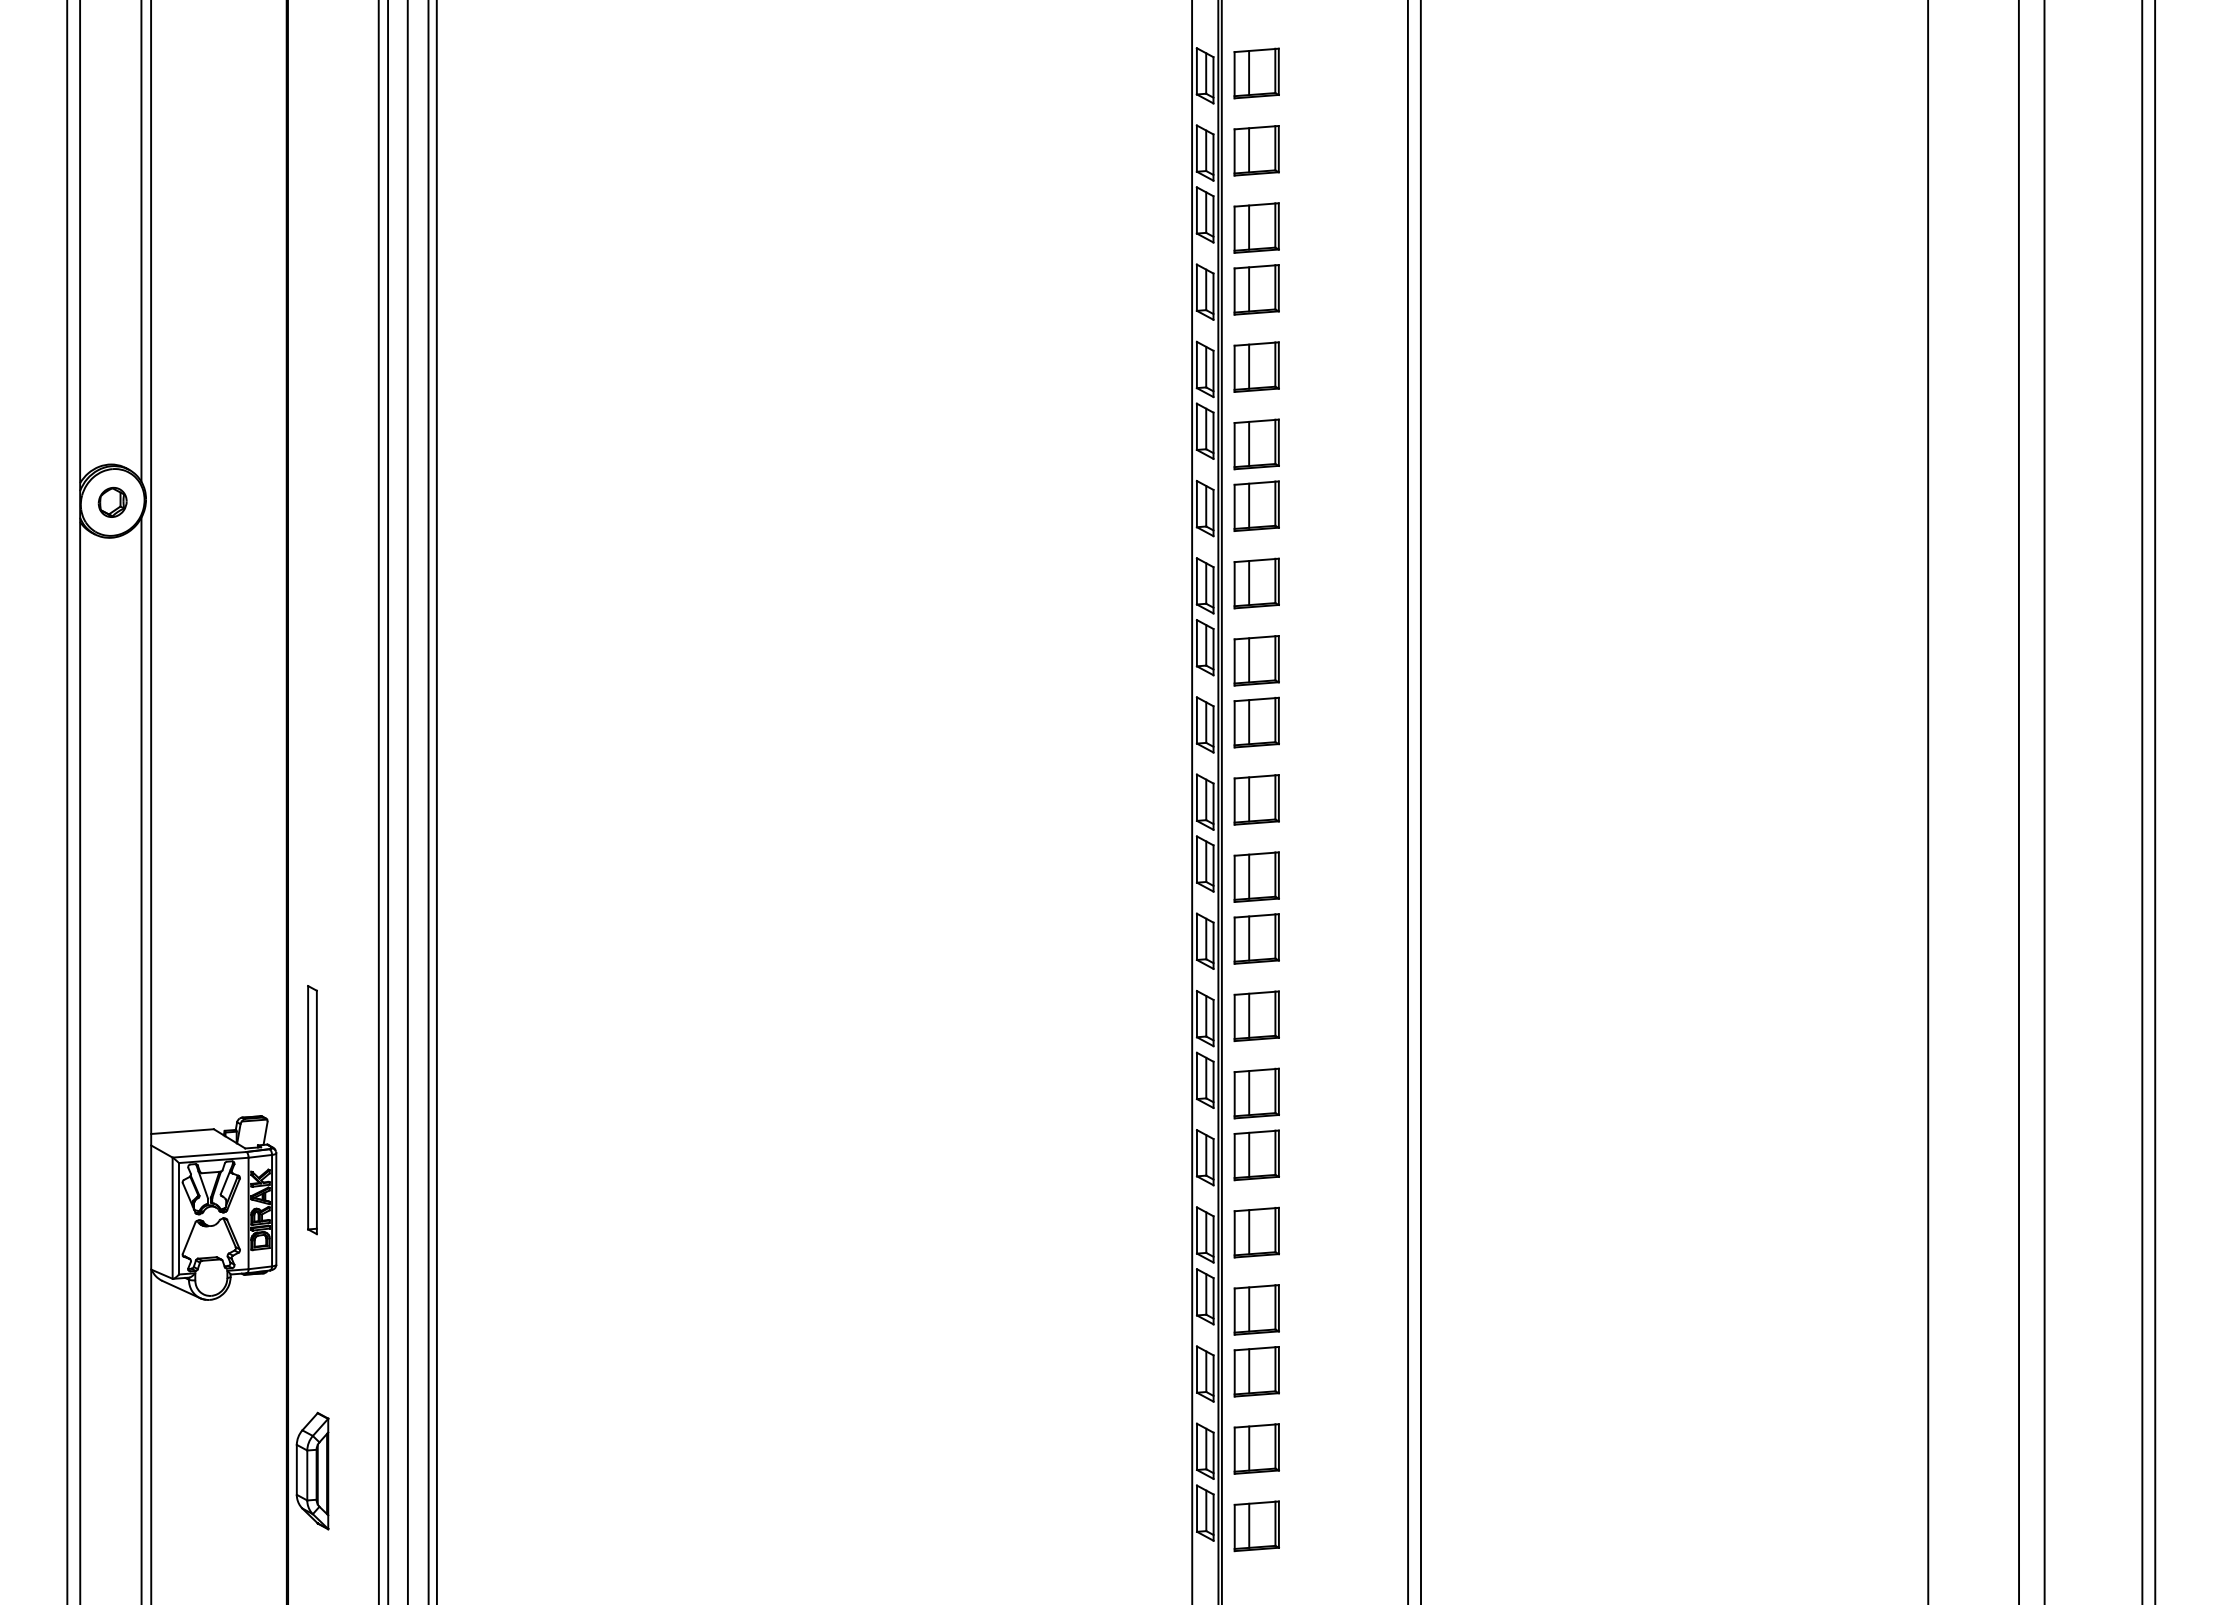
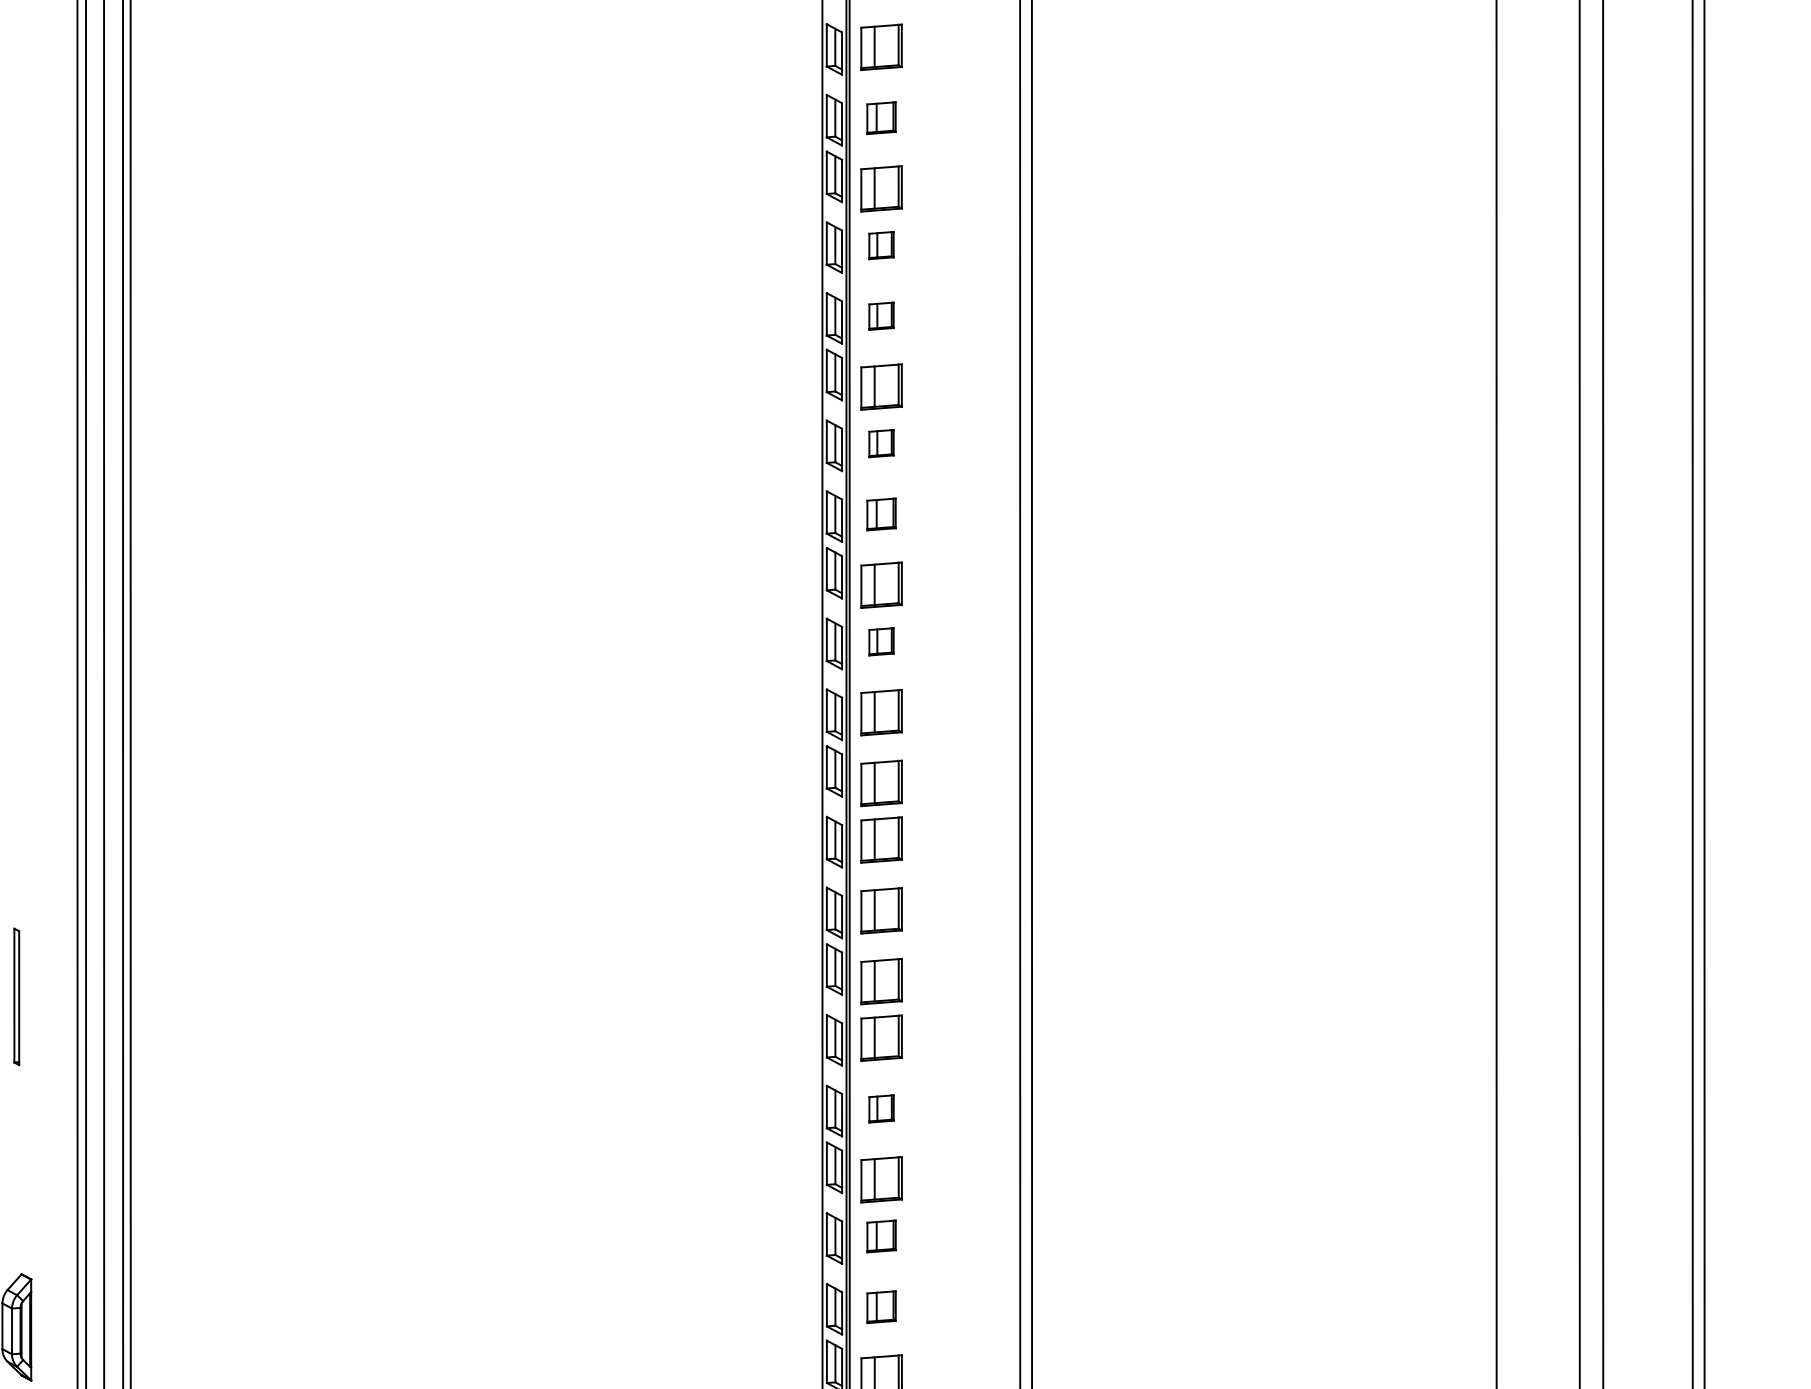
part: (1256, 150) -> (881, 117), size x0.7
part: (1256, 289) -> (881, 245), size x0.6
part: (1256, 366) -> (881, 315), size x0.6
part: (1256, 505) -> (881, 443), size x0.6
part: (1256, 583) -> (881, 514), size x0.7
part: (1256, 722) -> (881, 641), size x0.6
part: (312, 1110) -> (16, 997), size x0.6
part: (1256, 1232) -> (881, 1108), size x0.6
part: (1256, 1371) -> (881, 1236), size x0.7
part: (1256, 1448) -> (881, 1306), size x0.7

